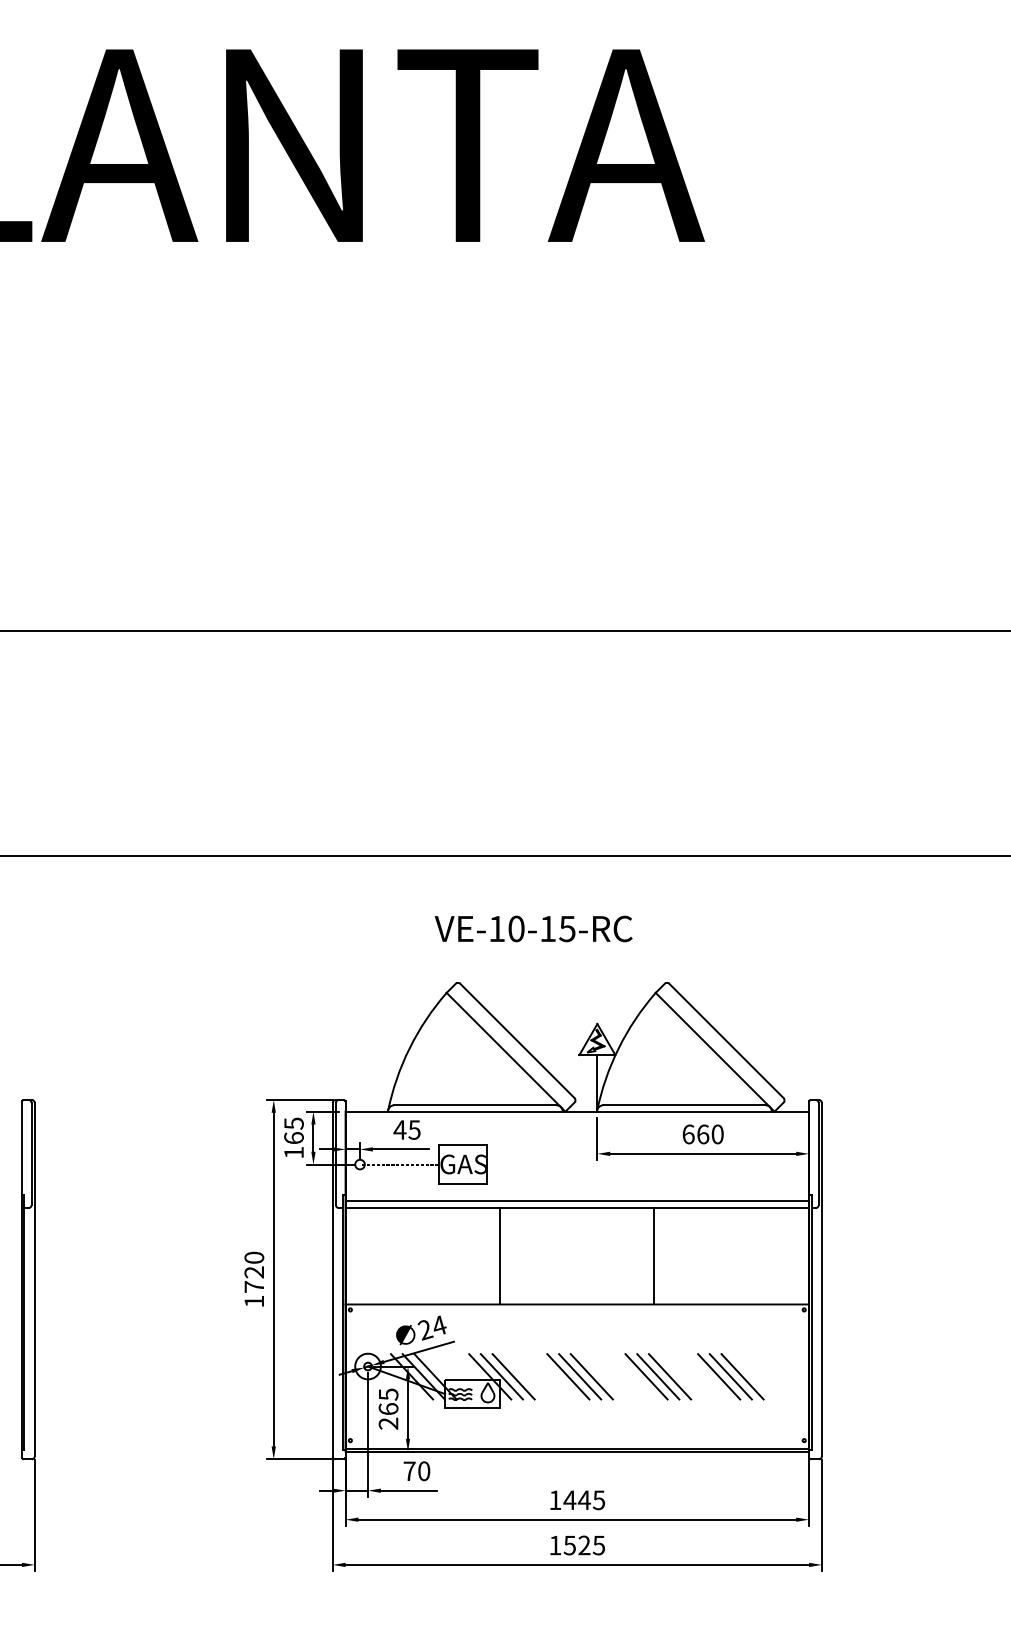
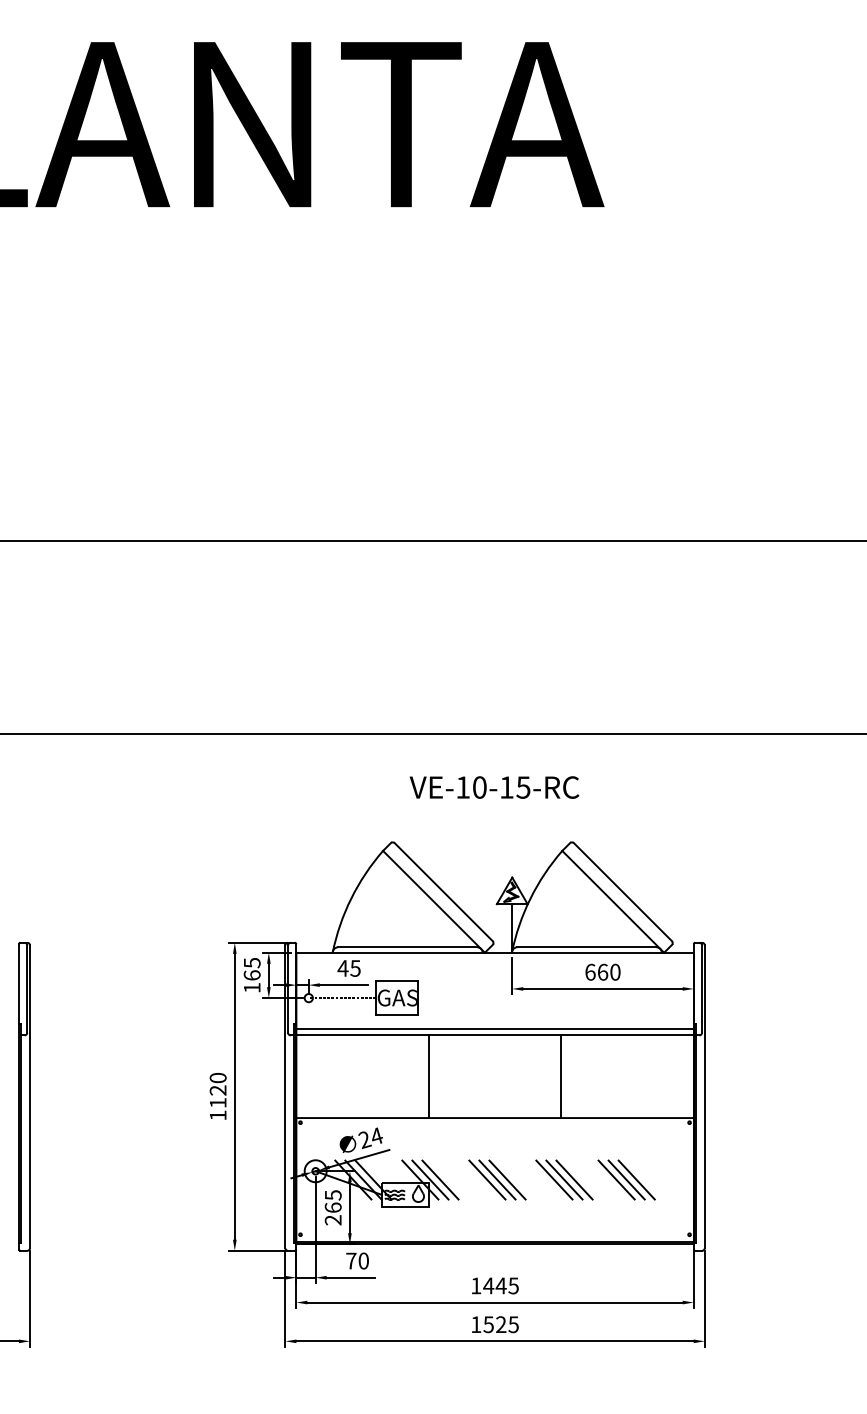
text: (533, 928) -> (494, 787), moved
text: (253, 1286) -> (217, 1102), 1720 -> 1120

